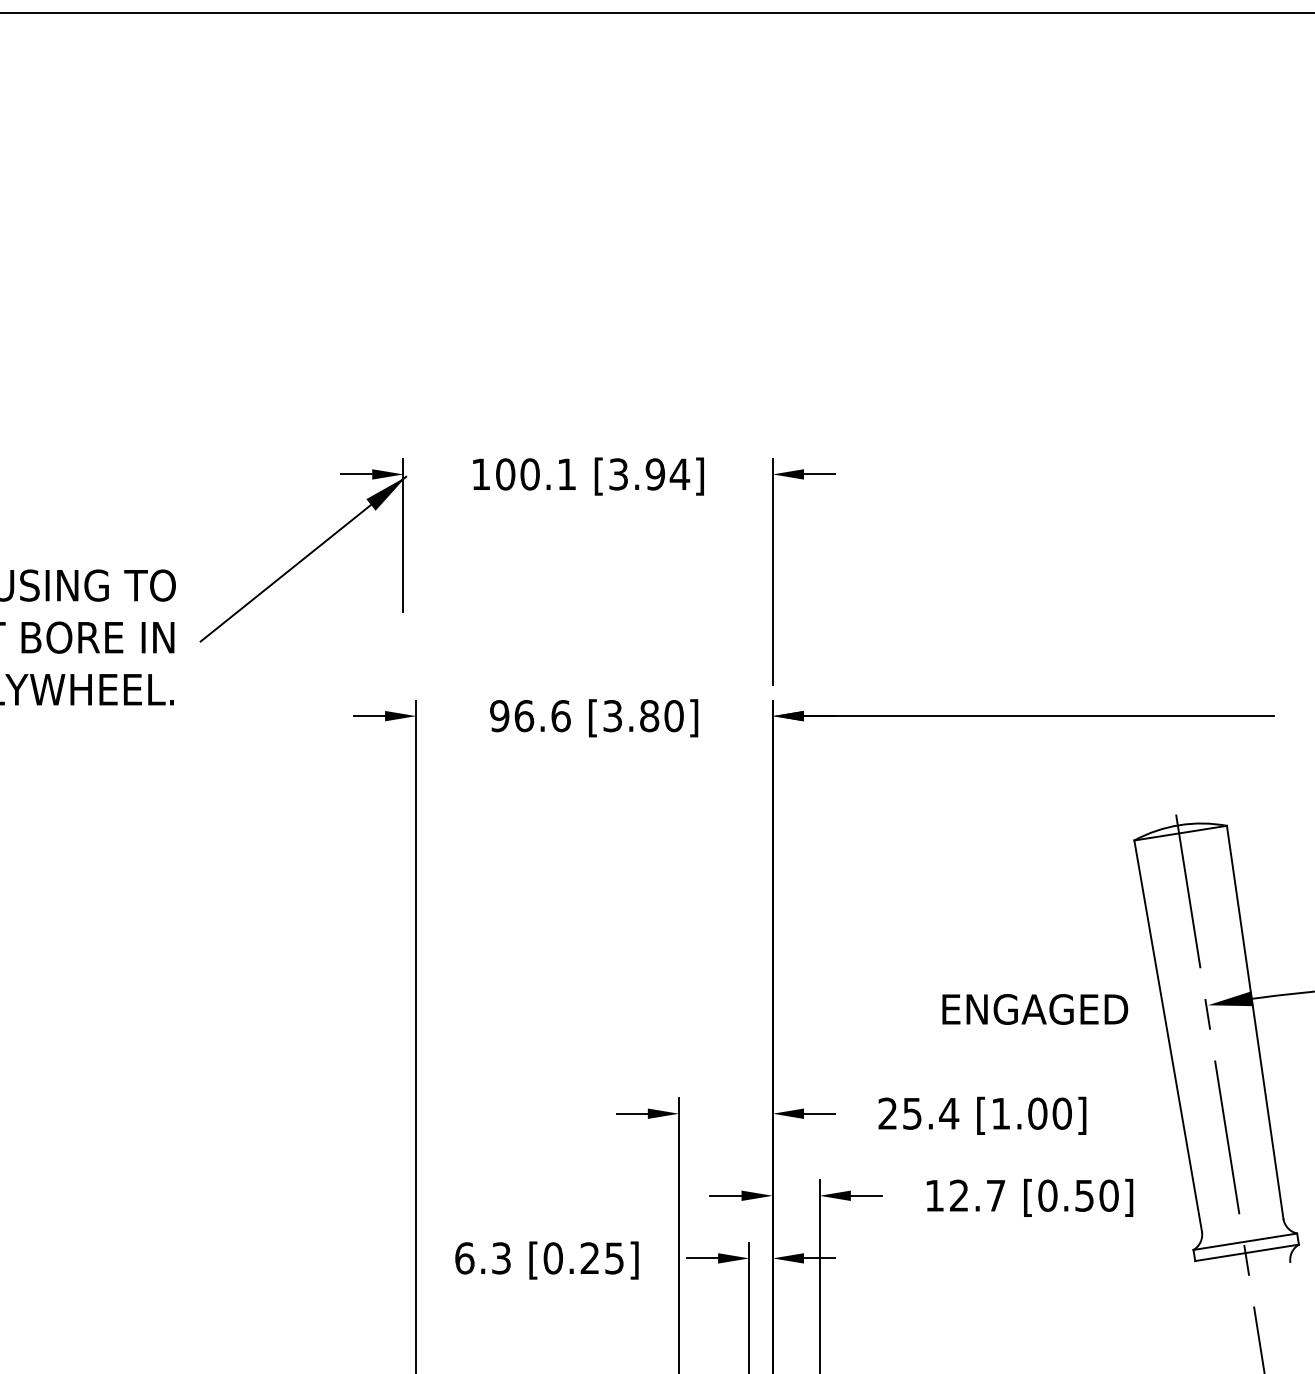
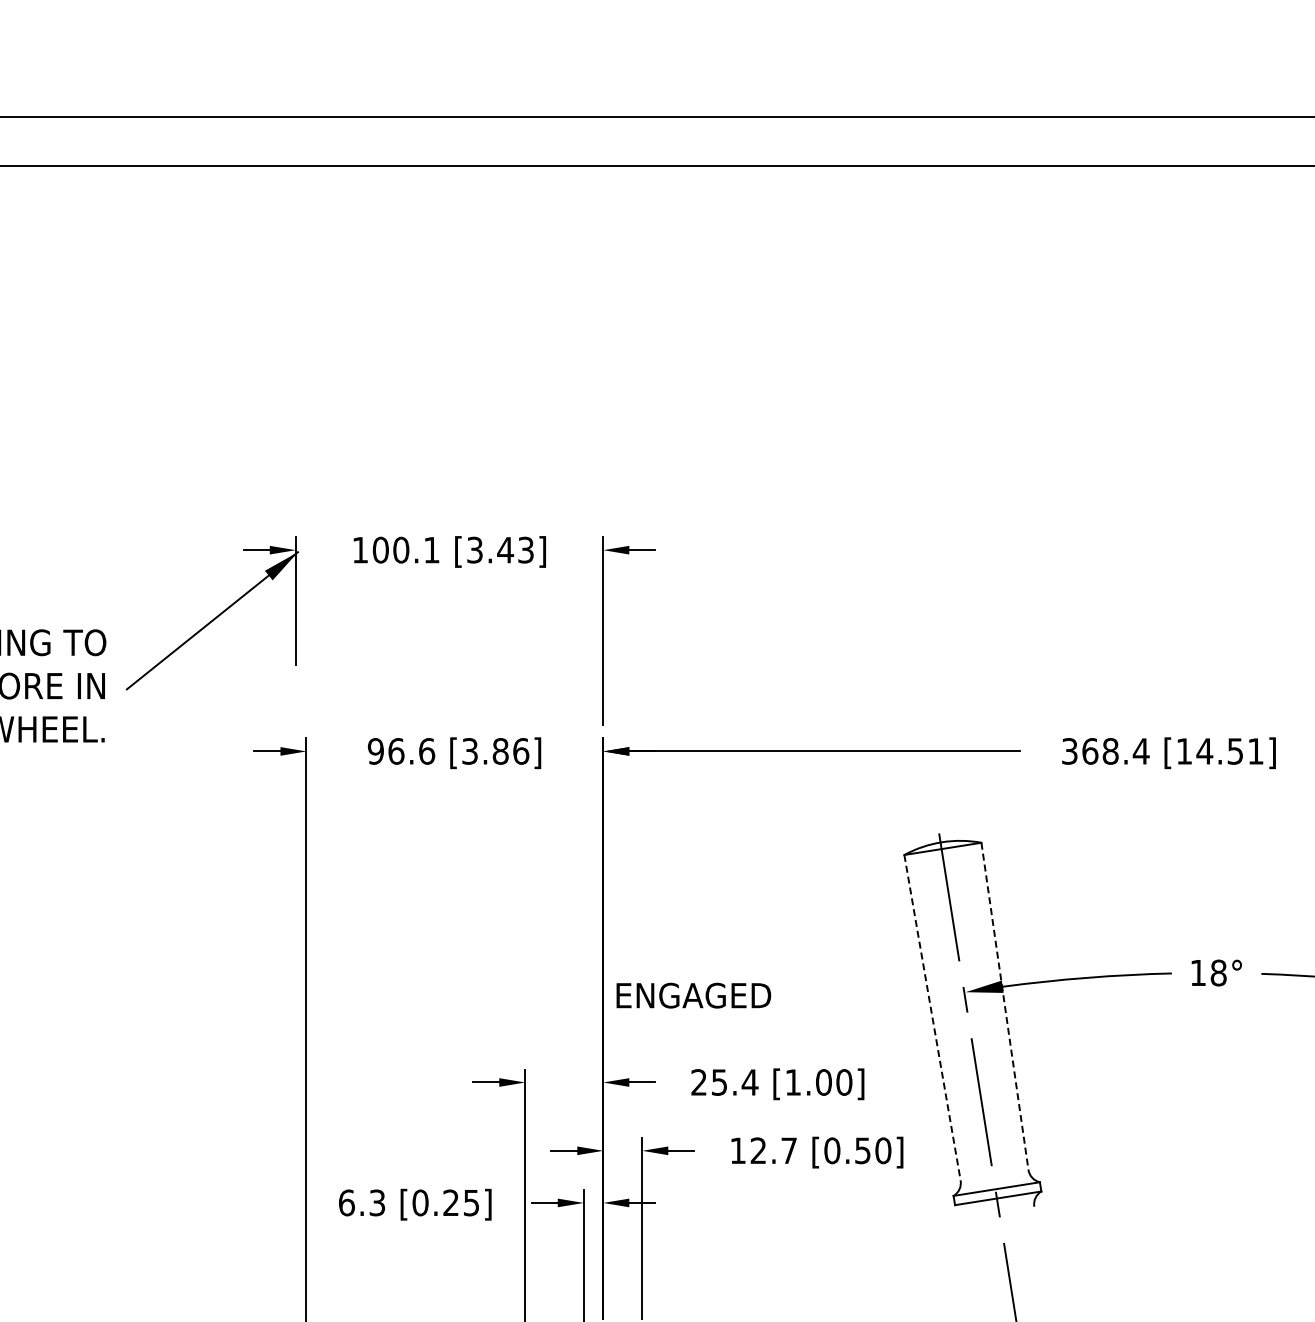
text: (667, 473) -> (515, 549), [3.94] -> [3.43]
text: (674, 716) -> (521, 751), [3.80] -> [3.86]
text: (1034, 1009) -> (693, 995), moved
line: (1255, 1022) -> (1005, 1006), solid -> dashed
line: (1168, 1036) -> (932, 1018), solid -> dashed

